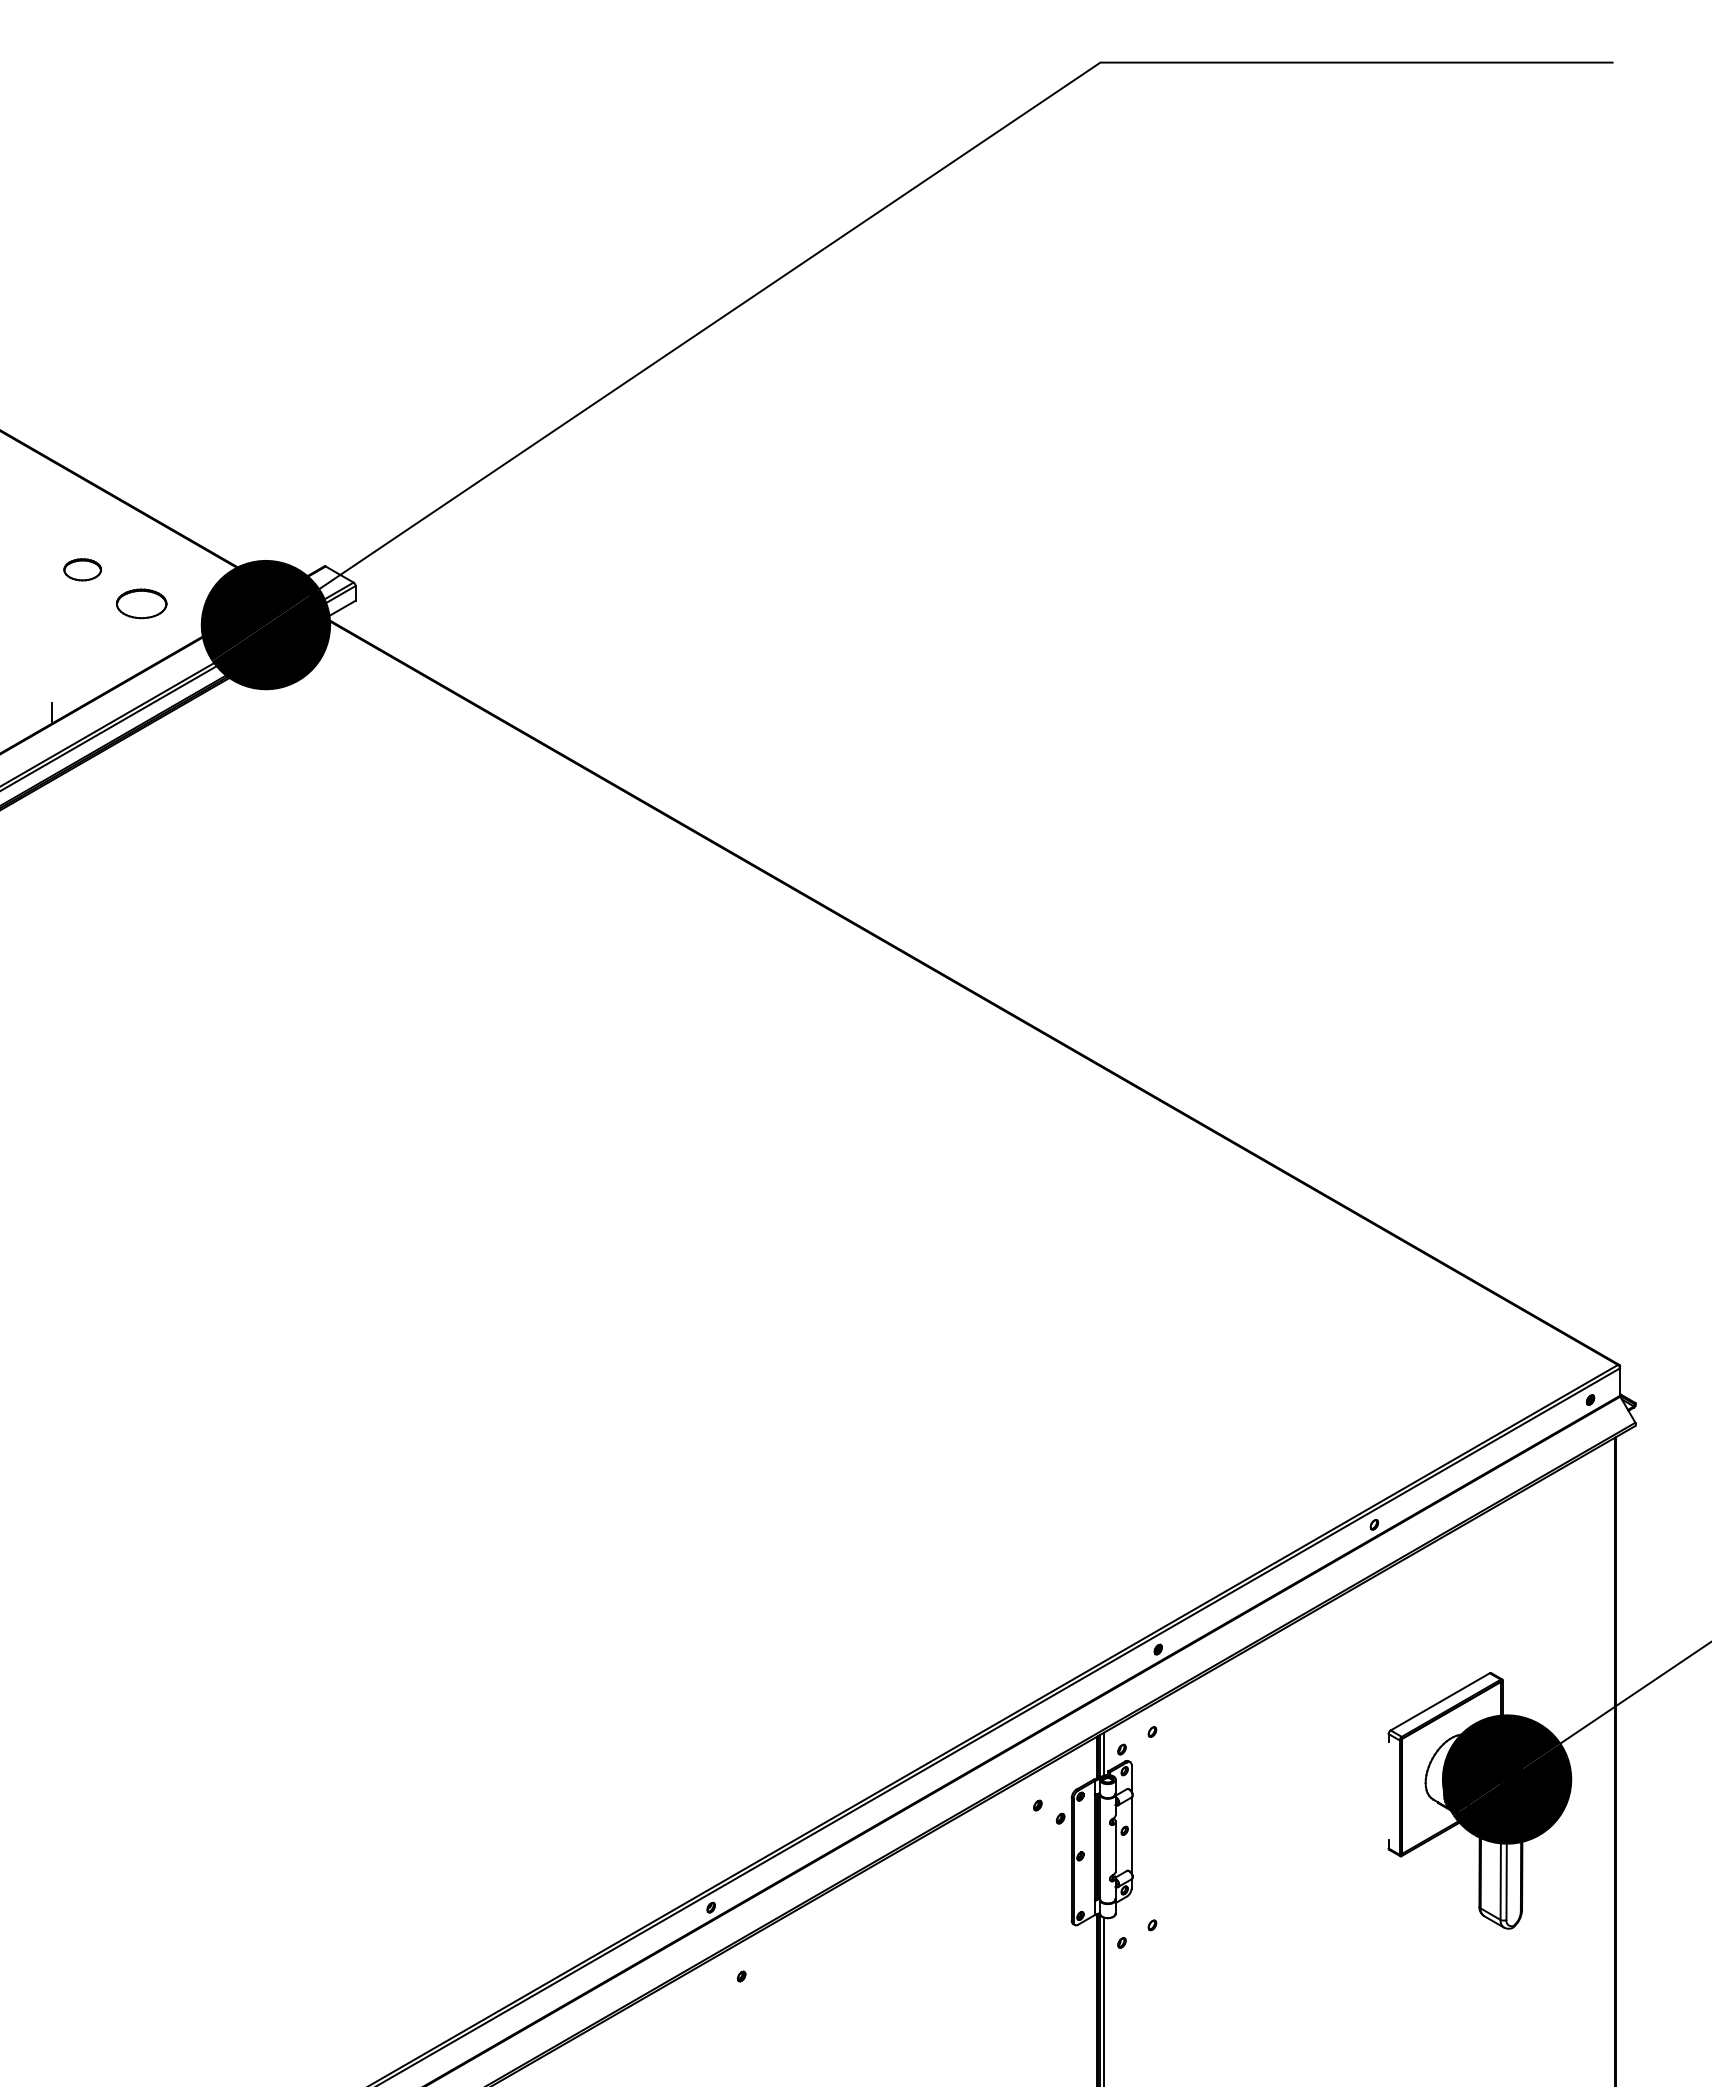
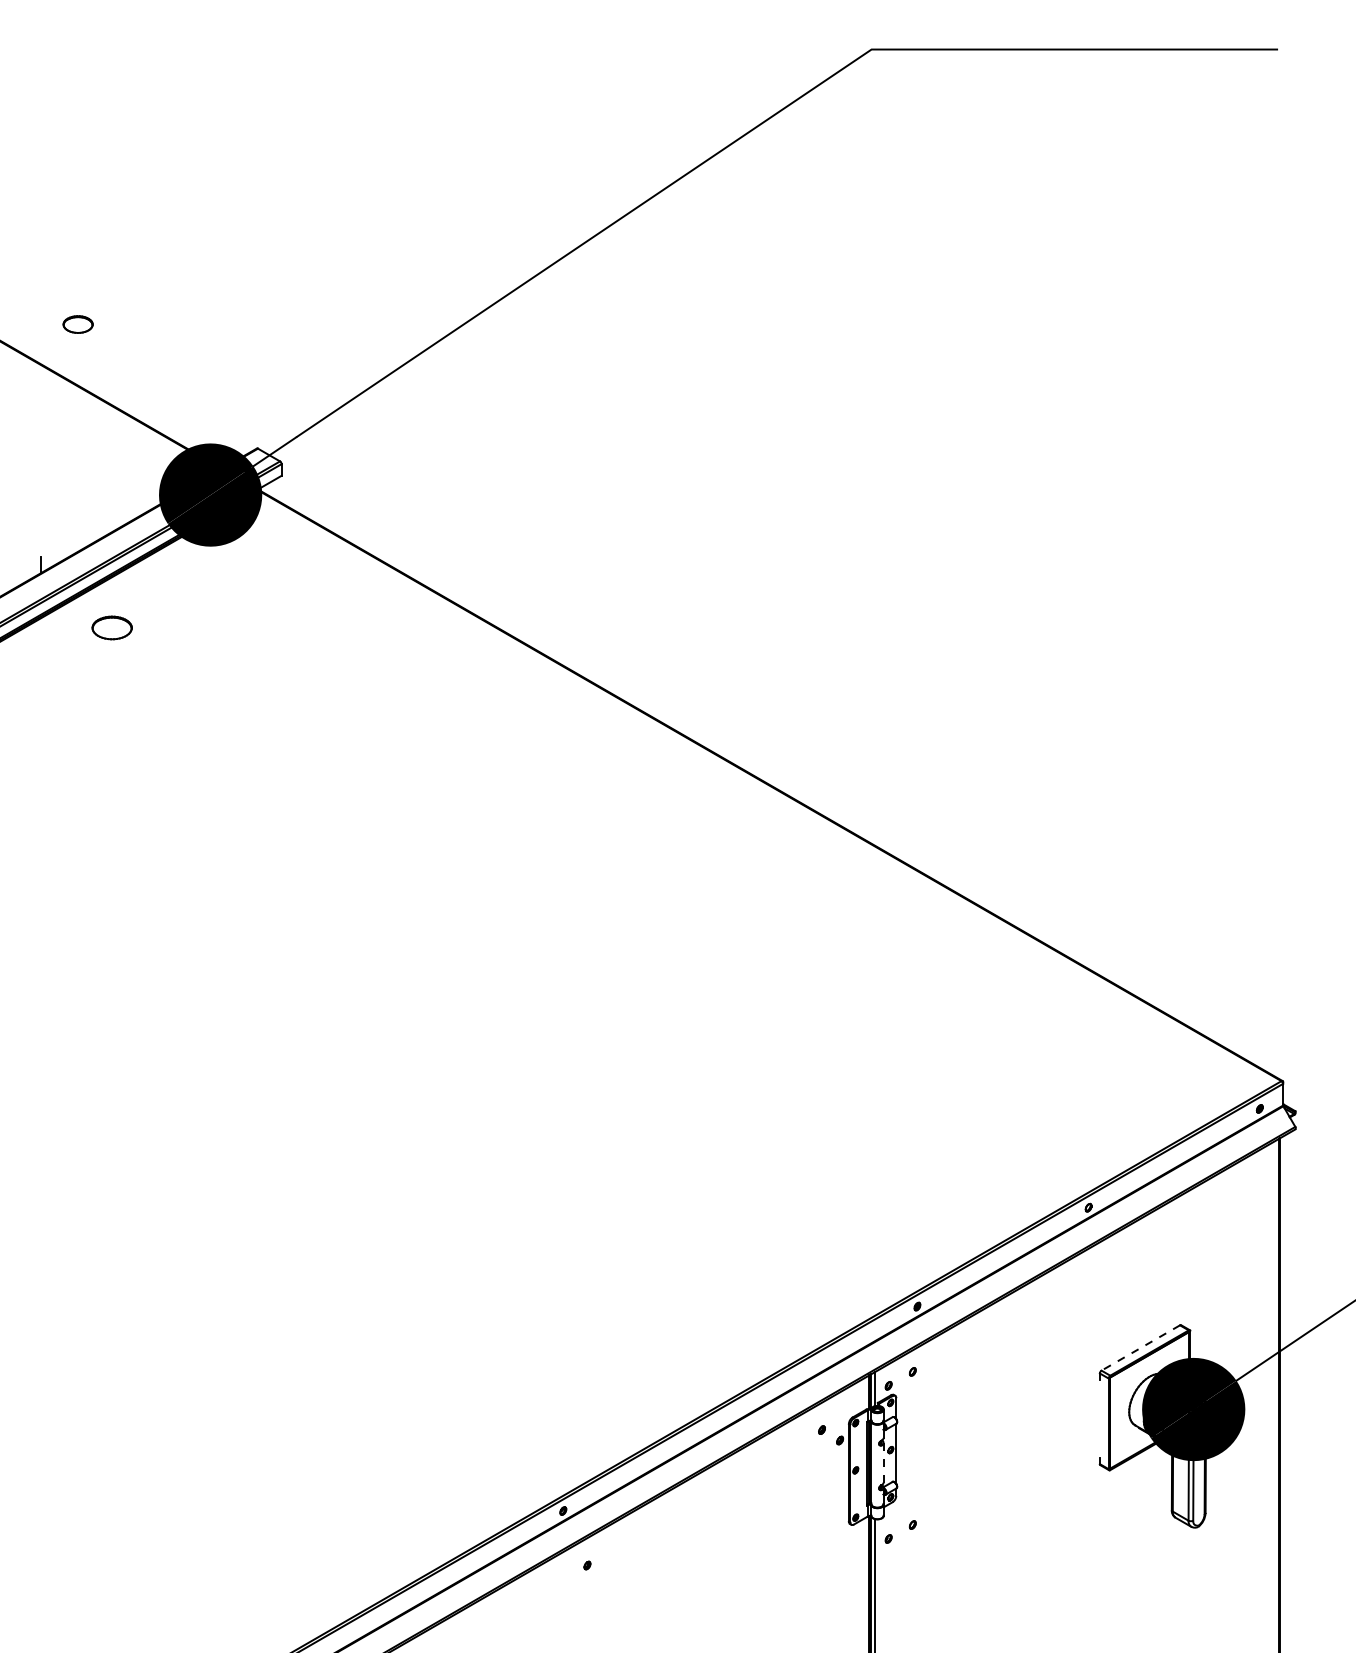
part: (82, 569) -> (77, 324), moved
part: (141, 603) -> (112, 627), moved
line: (1439, 1702) -> (1140, 1348), solid -> dashed
line: (1115, 1846) -> (883, 1462), solid -> dashed

